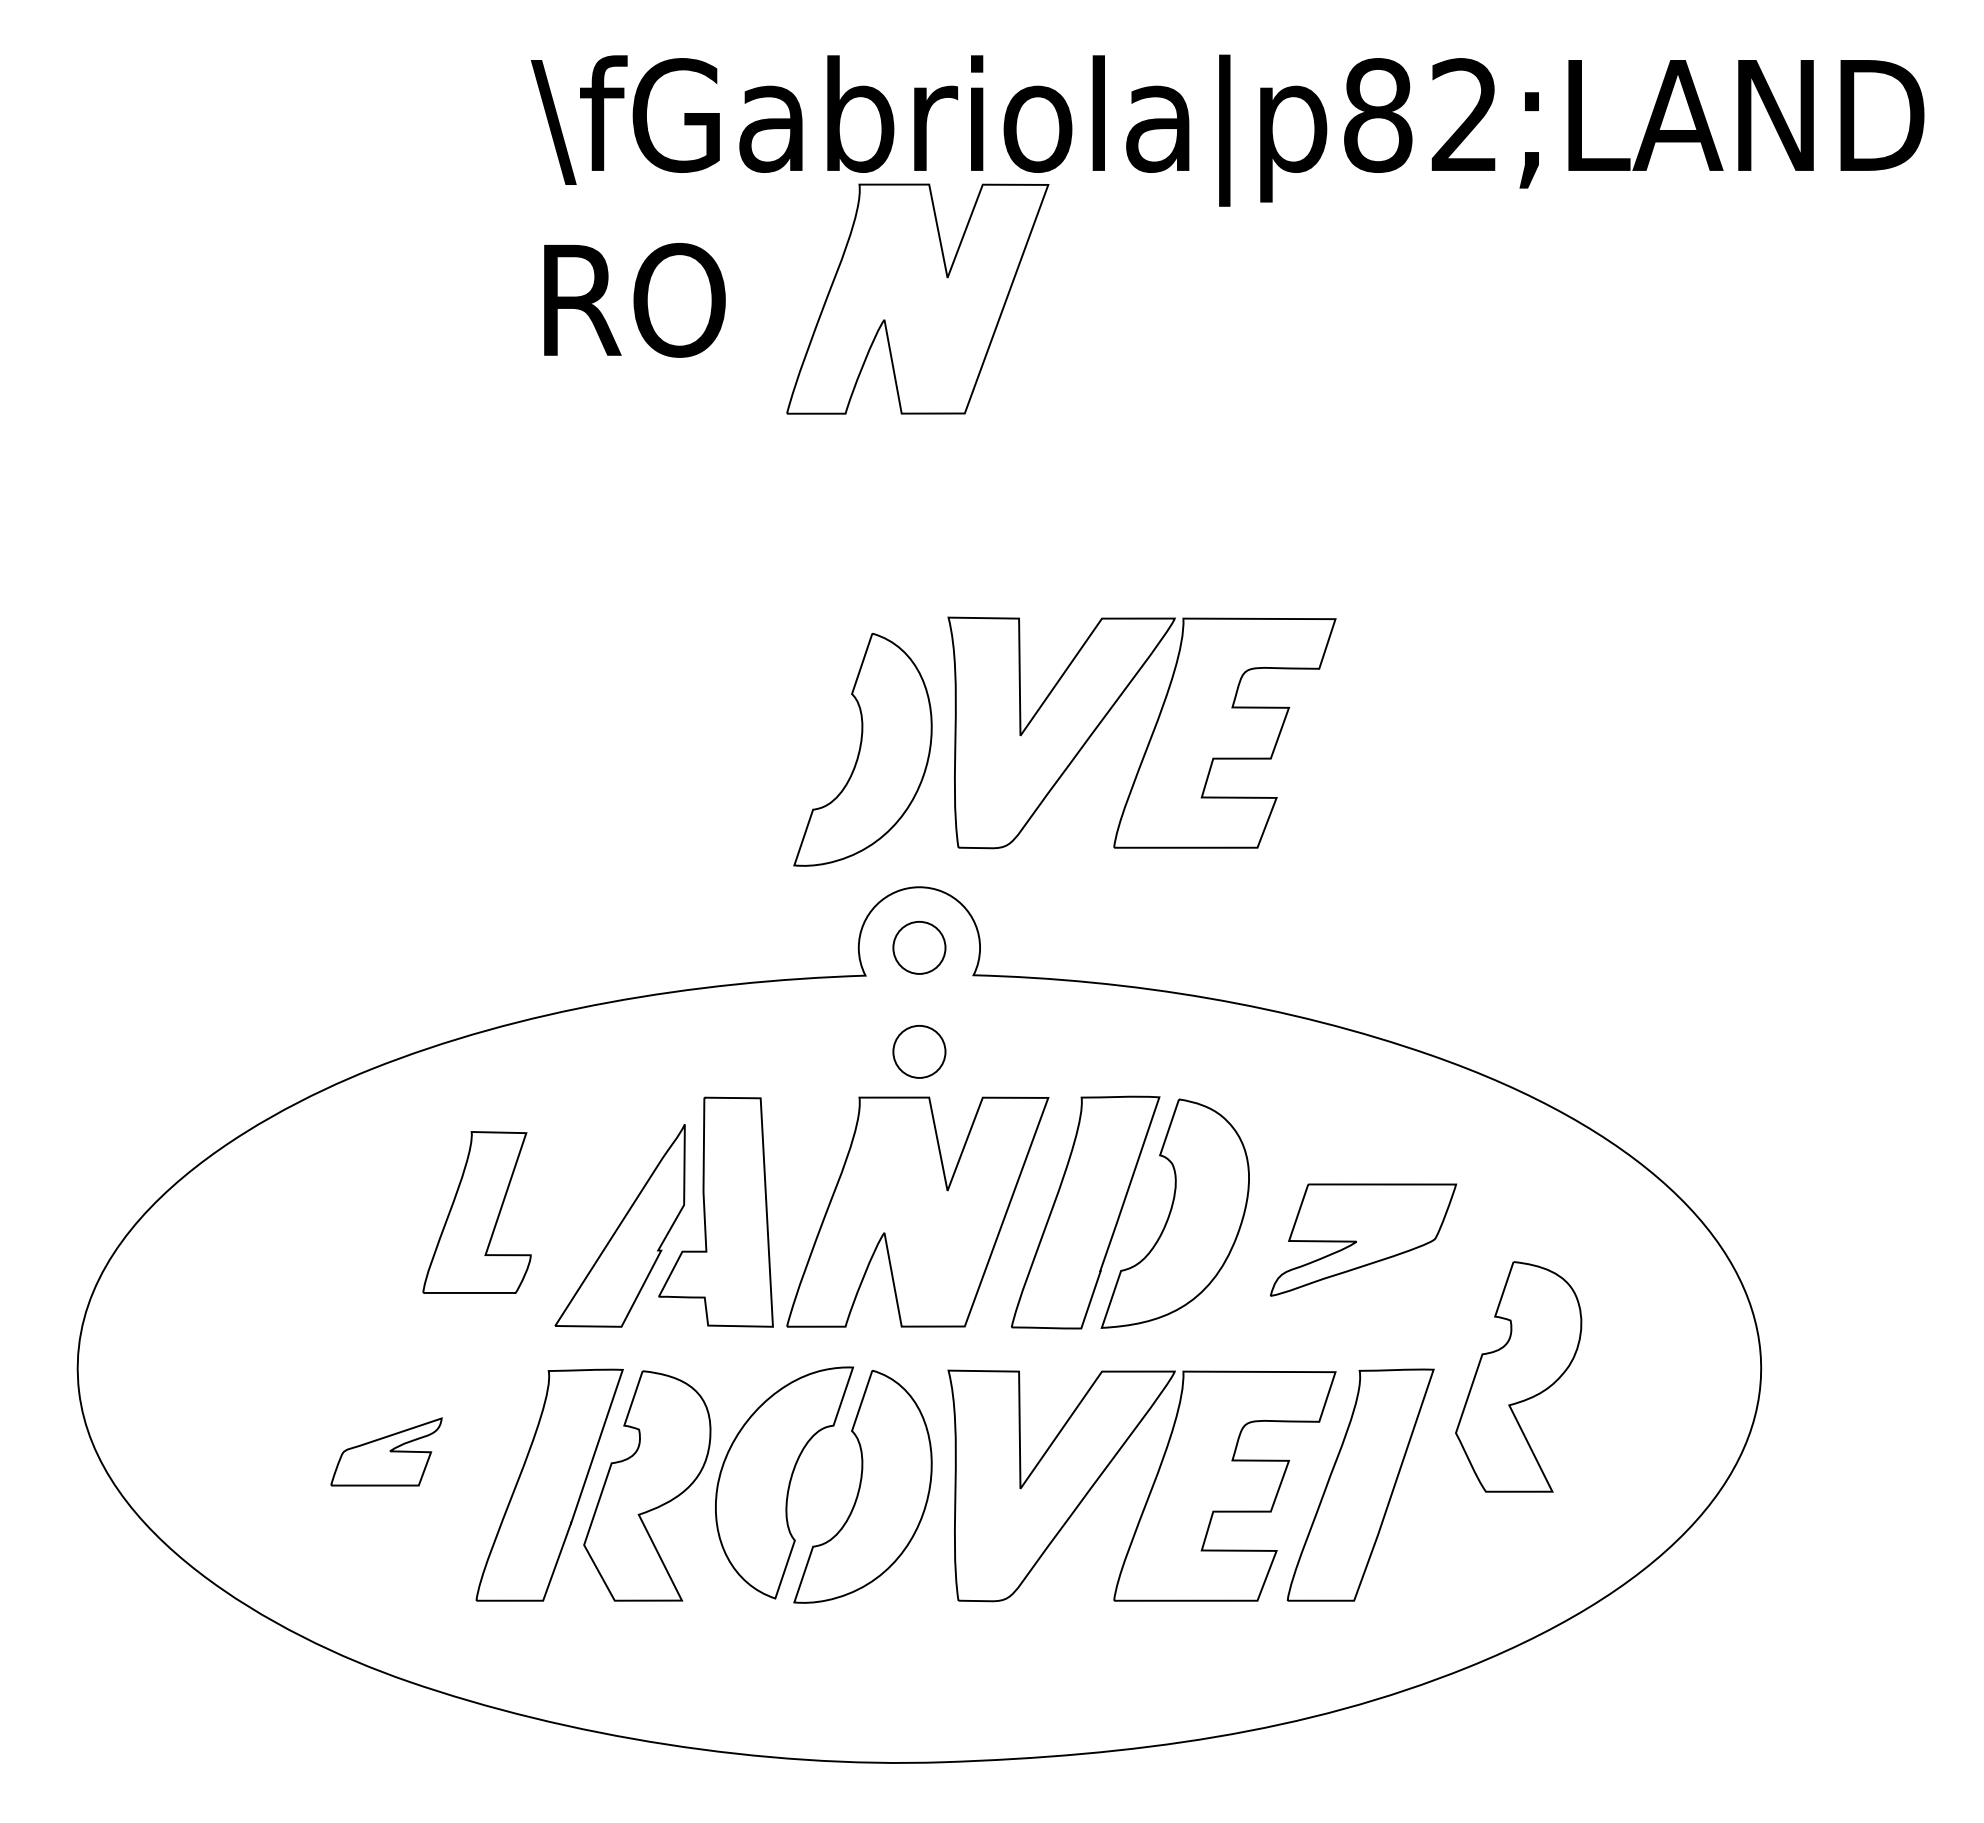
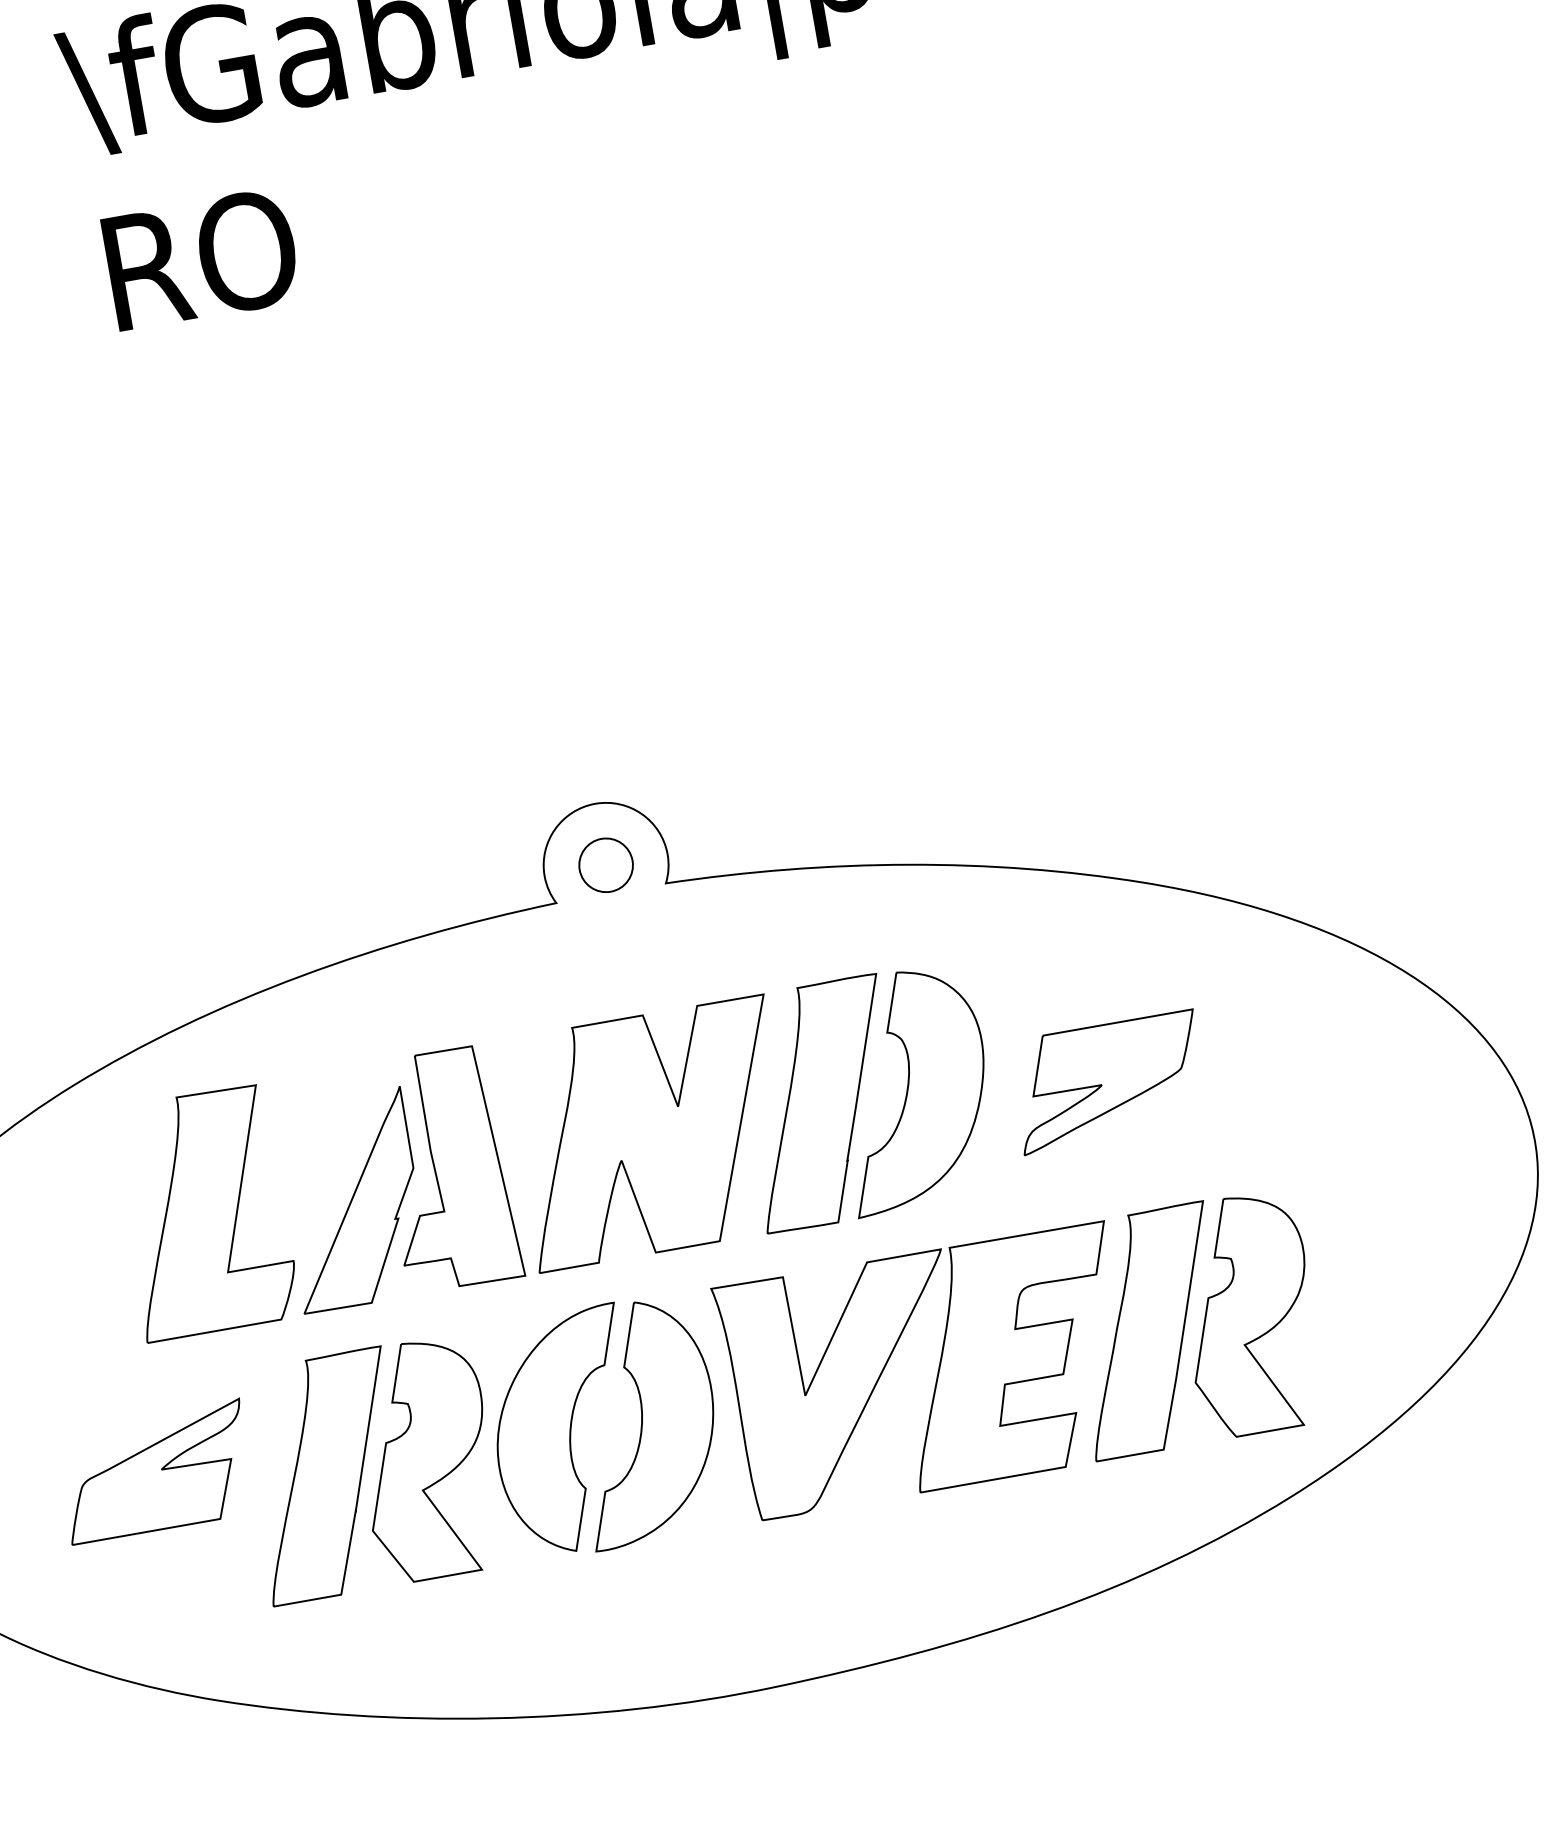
part: (917, 298) -> (488, 207), removed
part: (1150, 736) -> (802, 609), removed
part: (862, 749) -> (512, 674), removed
part: (919, 1051) -> (624, 970), removed
part: (476, 1212) -> (204, 1212), size x1.43
part: (1518, 1376) -> (1248, 1314), moved
part: (386, 1451) -> (155, 1471), size x1.67

